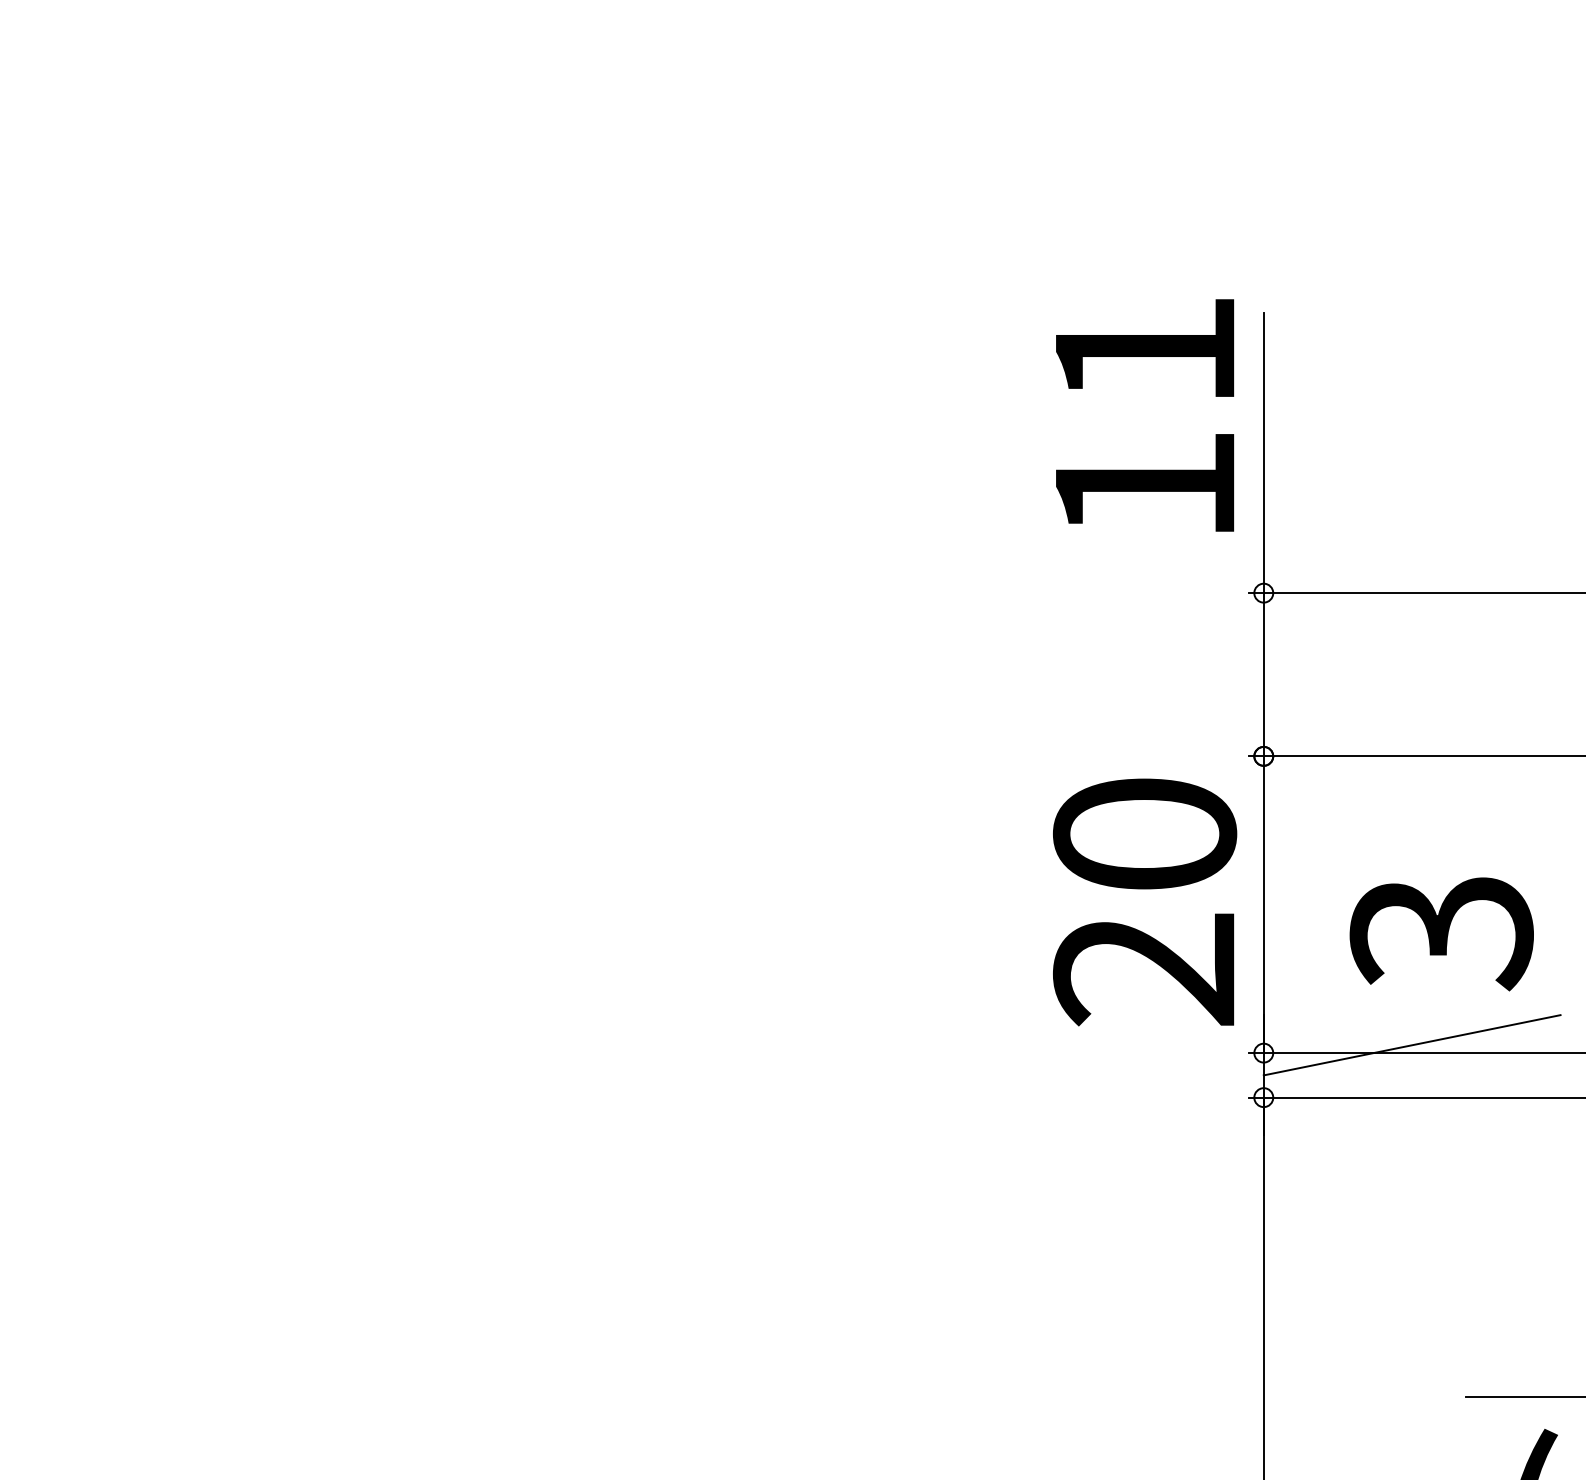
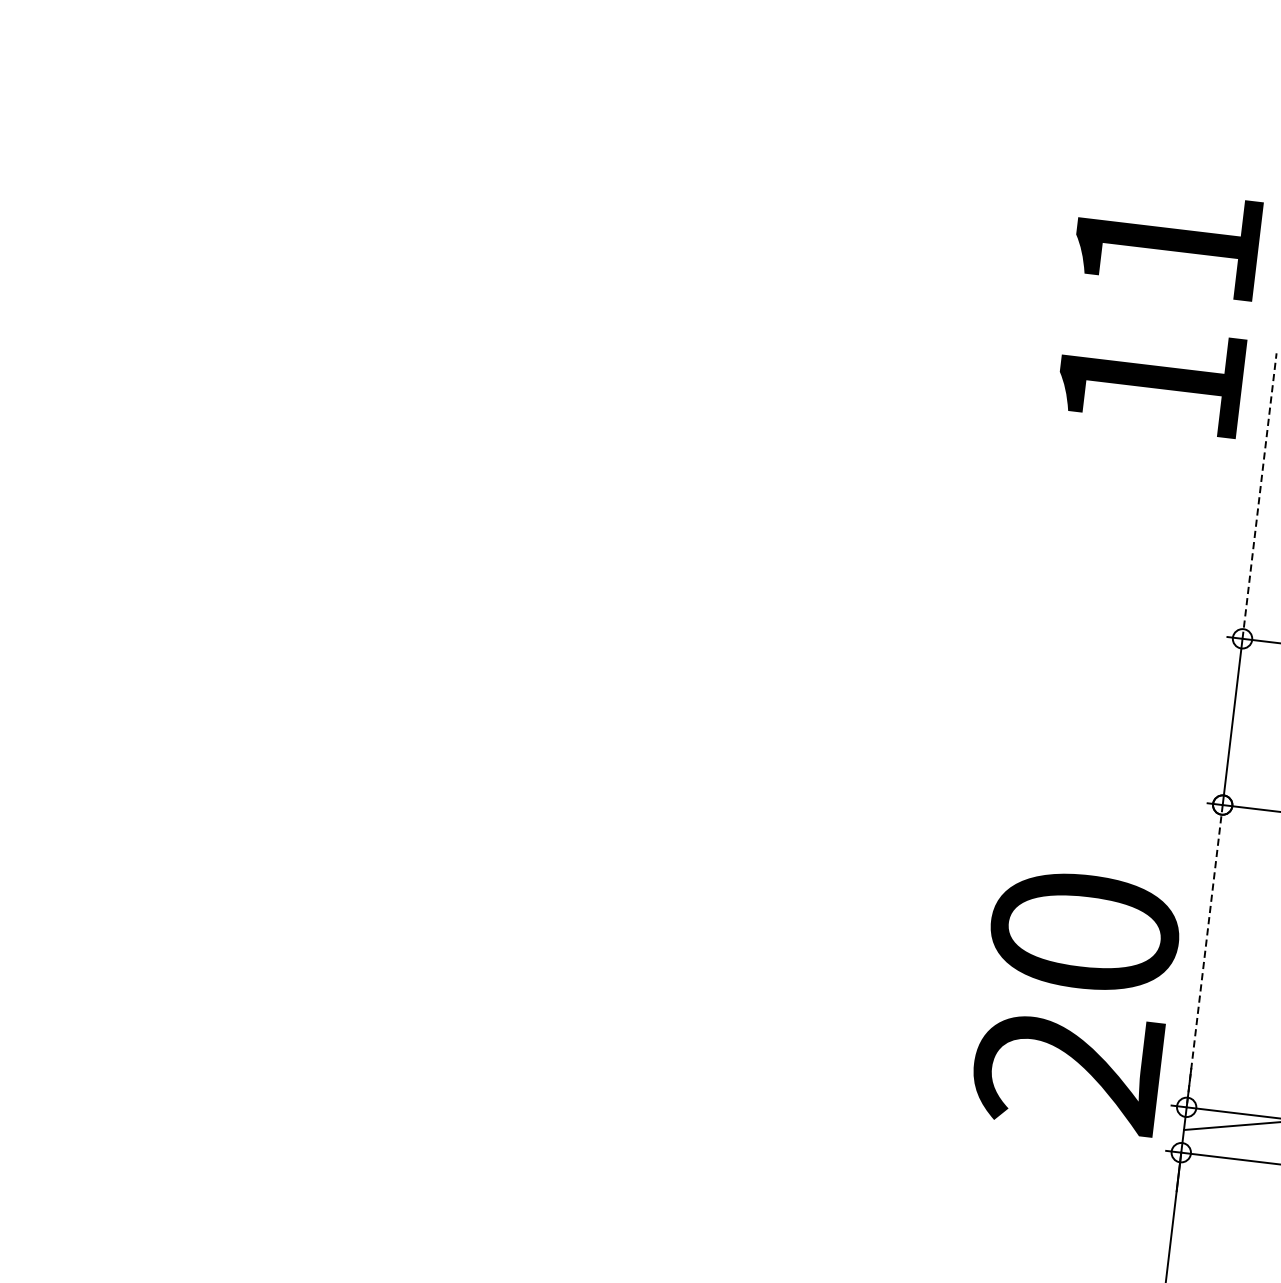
text: (1145, 415) -> (1159, 310), moved
line: (1263, 452) -> (1259, 495), solid -> dashed
text: (1145, 902) -> (1077, 1001), moved
line: (1263, 905) -> (1204, 956), solid -> dashed

